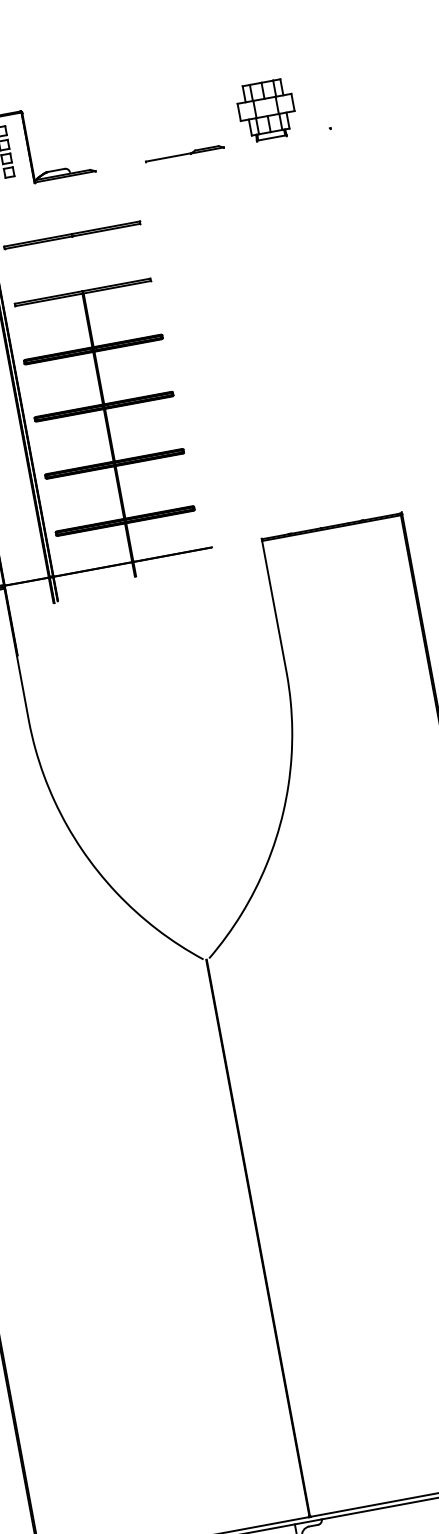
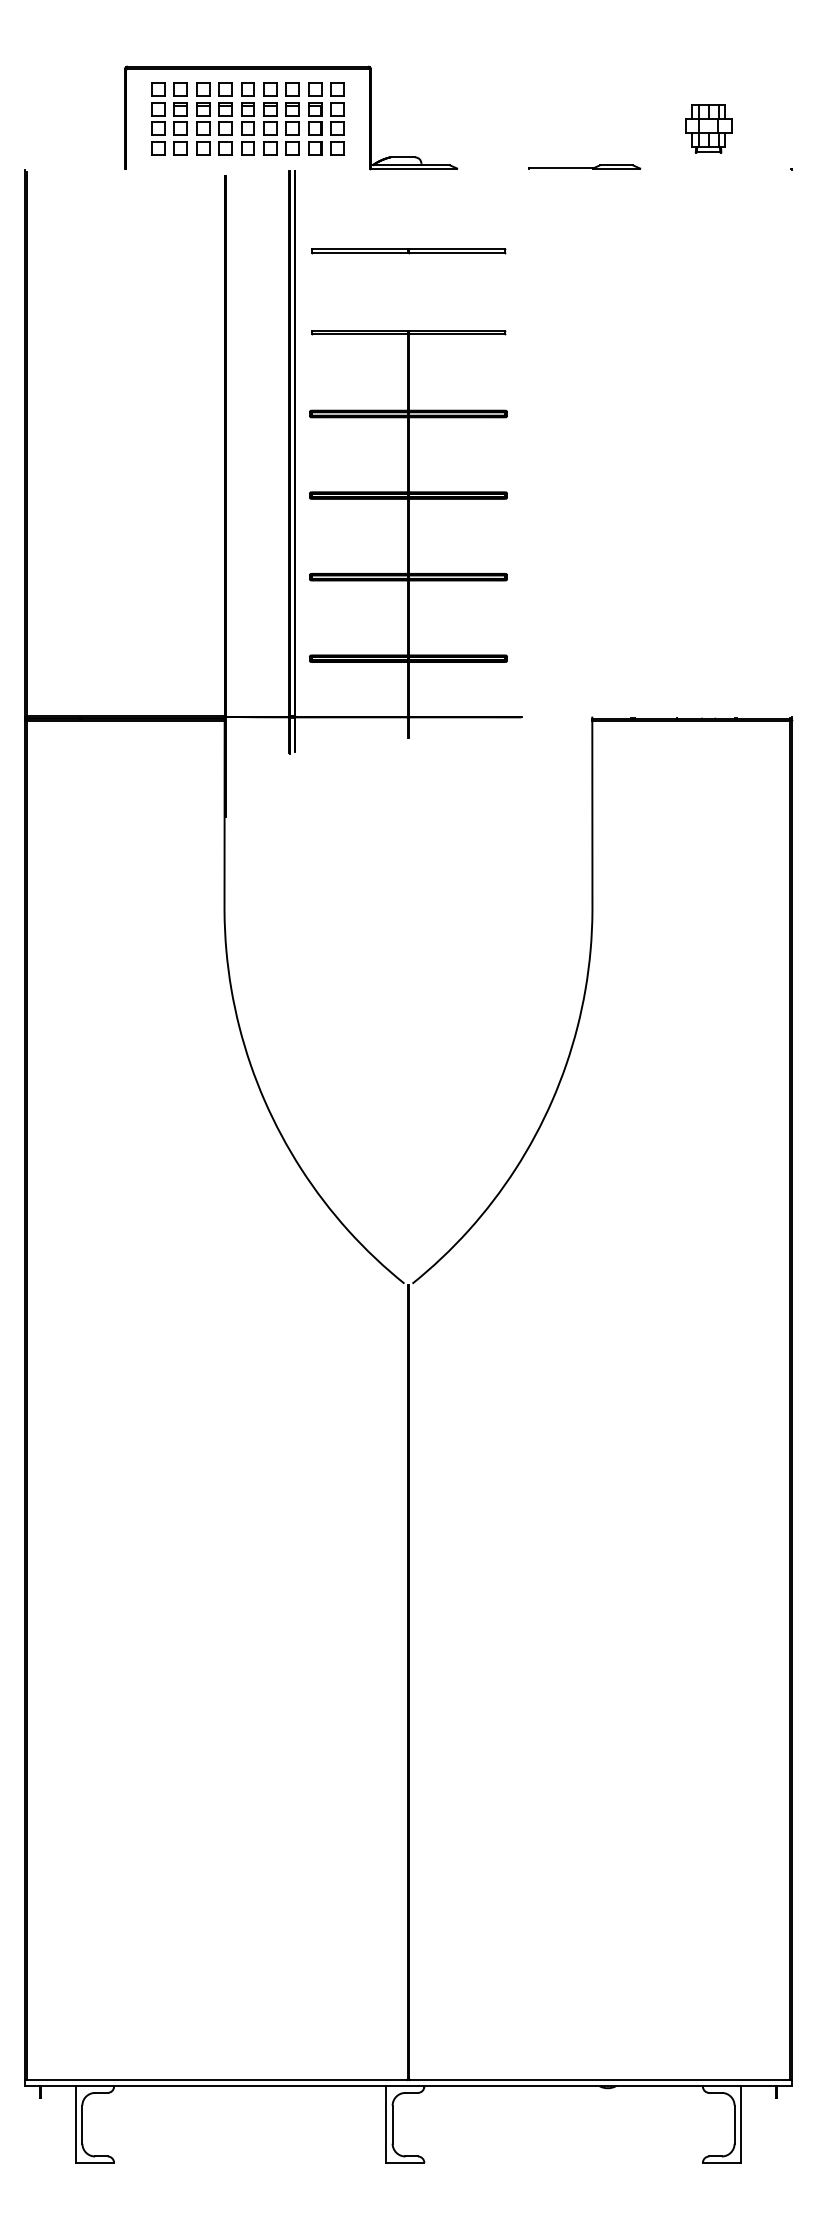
part: (266, 110) -> (708, 128), size x0.6

